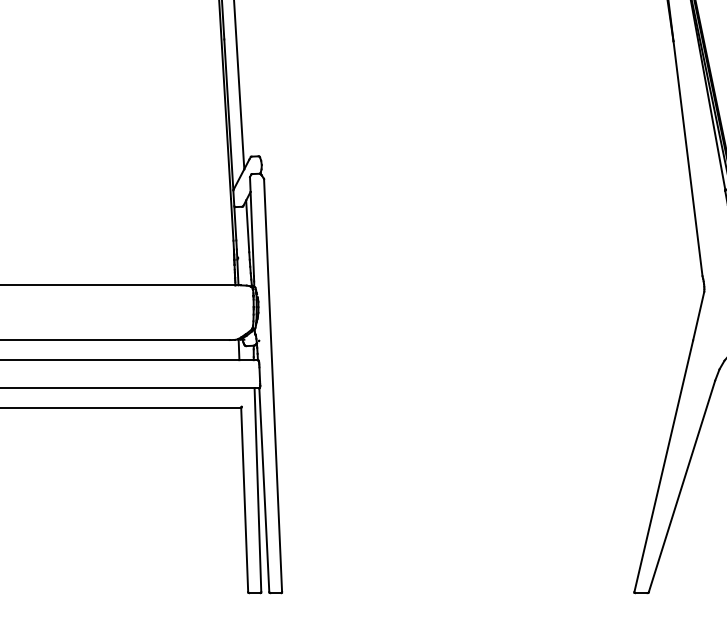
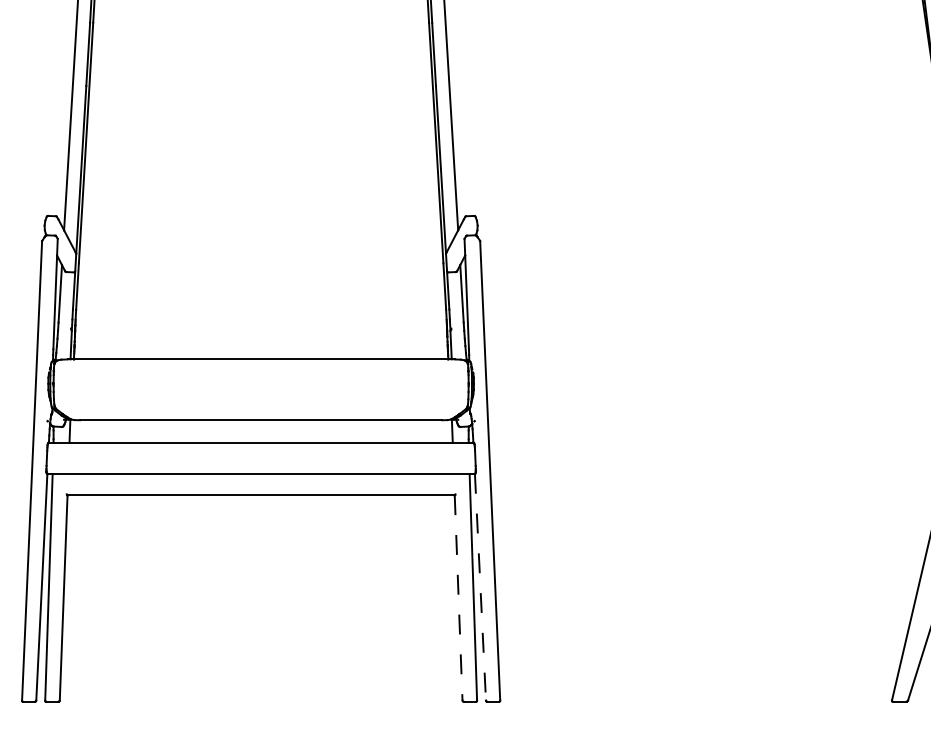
line: (264, 490) -> (480, 587), solid -> dashed
line: (244, 499) -> (458, 597), solid -> dashed

